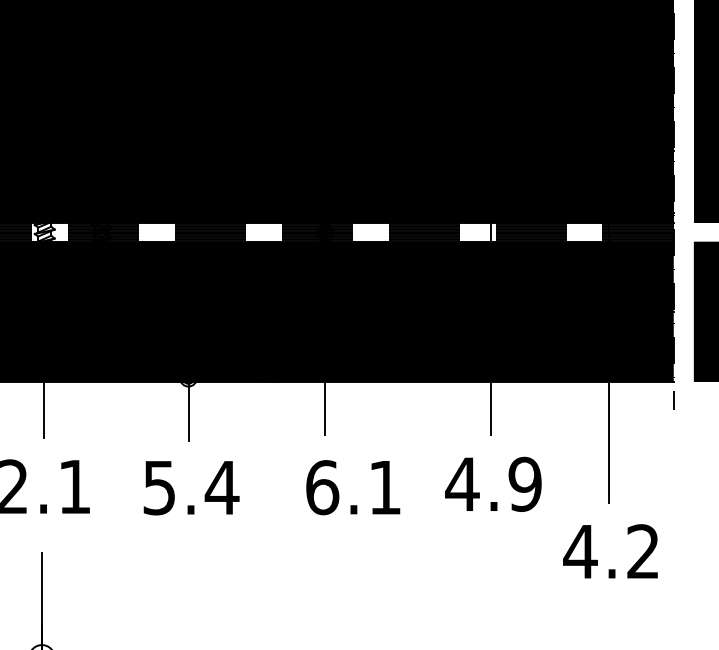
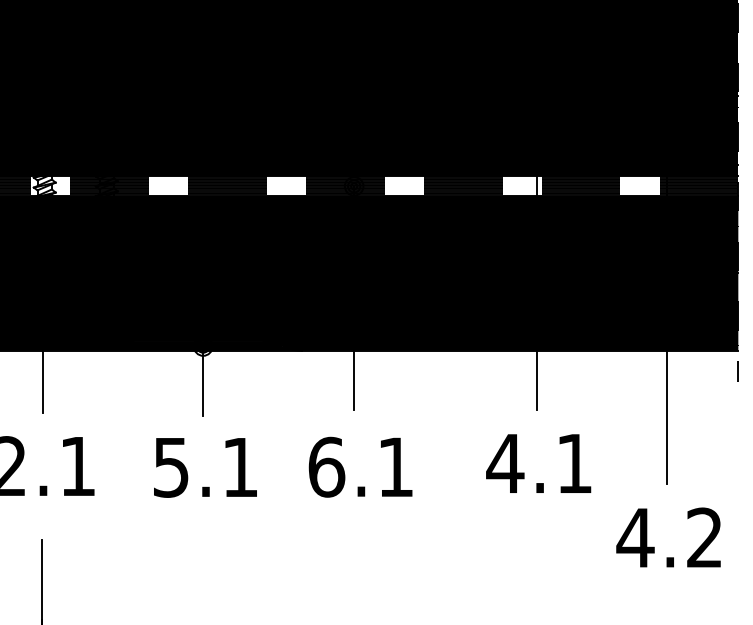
text: (524, 483) -> (573, 462), 4.9 -> 4.1
text: (221, 487) -> (239, 467), 5.4 -> 5.1
text: (353, 487) -> (360, 467), moved

